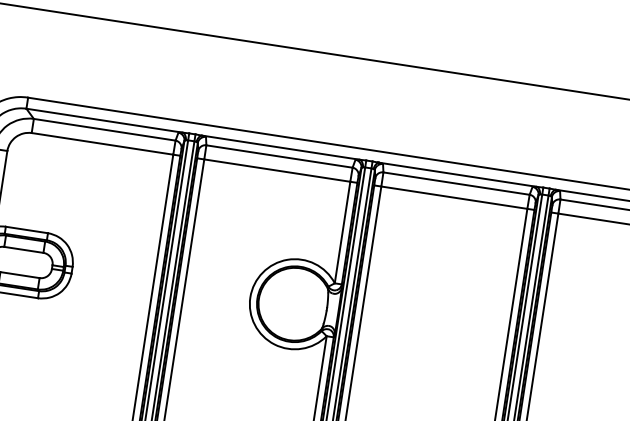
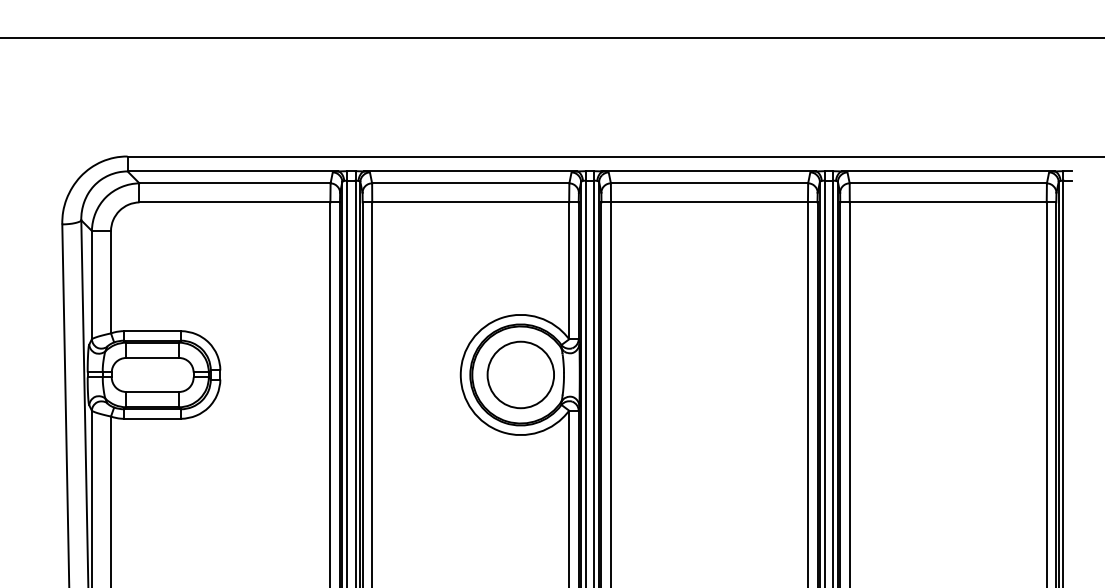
circle: (294, 303) -> (520, 374), added

